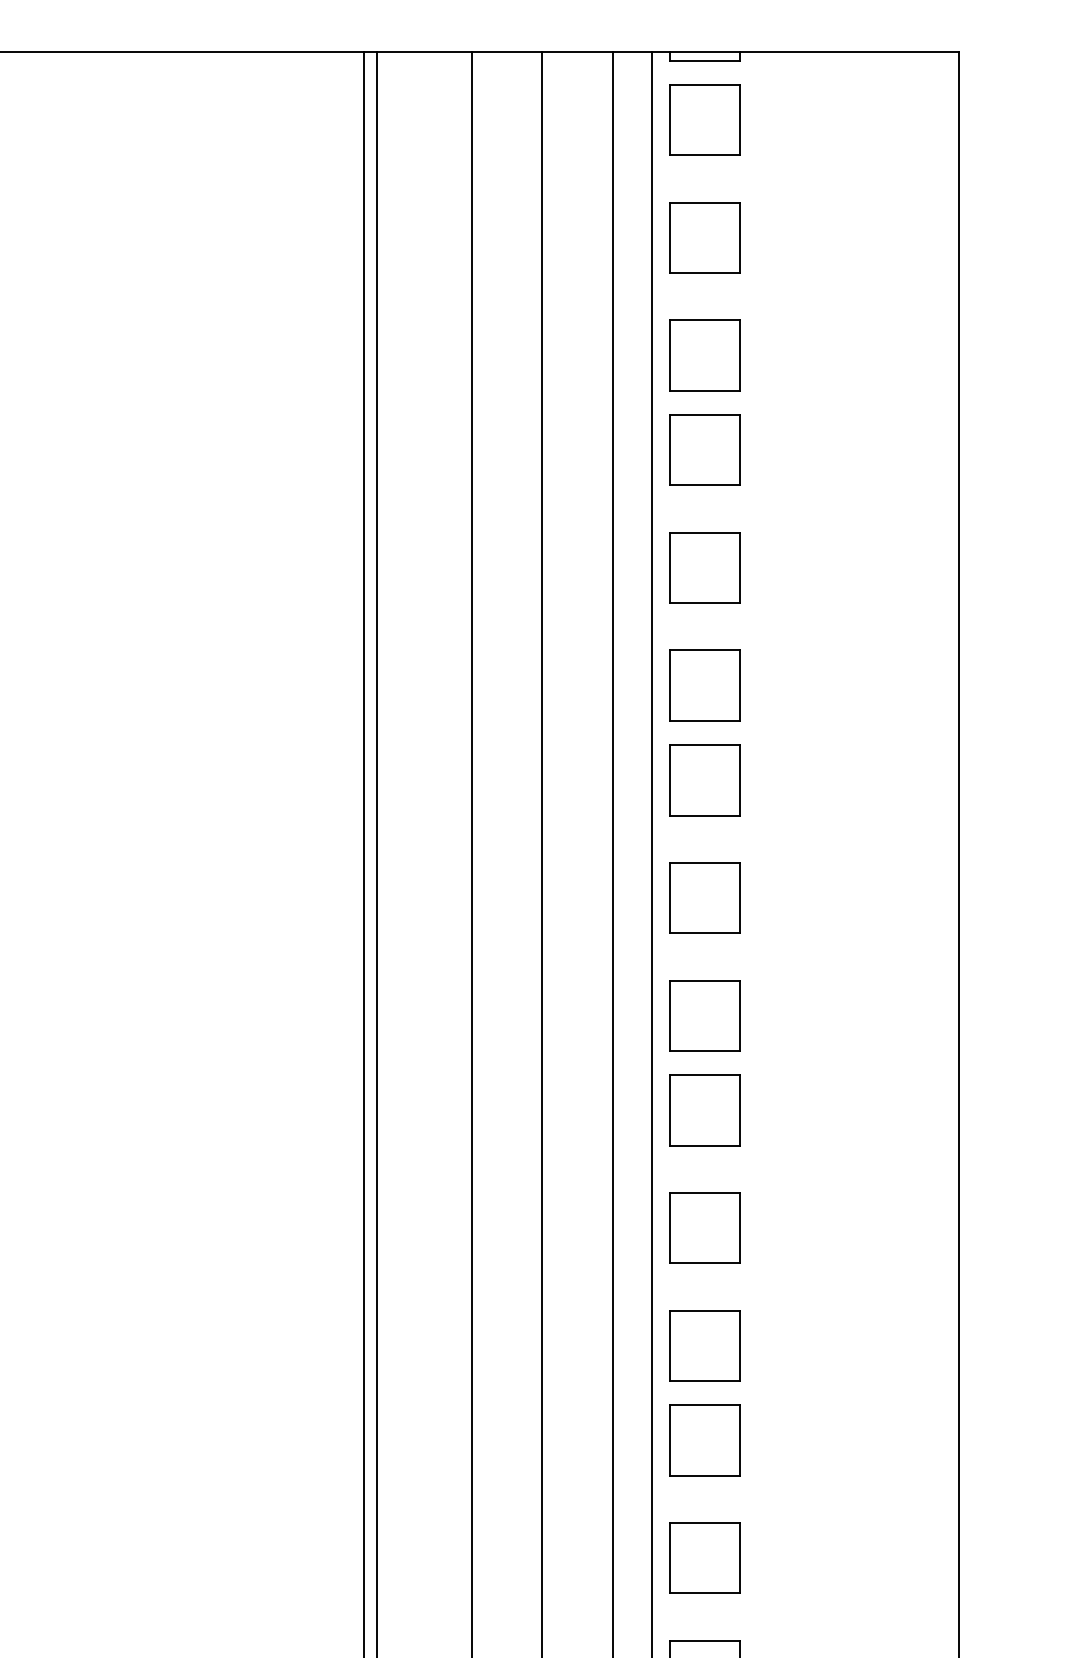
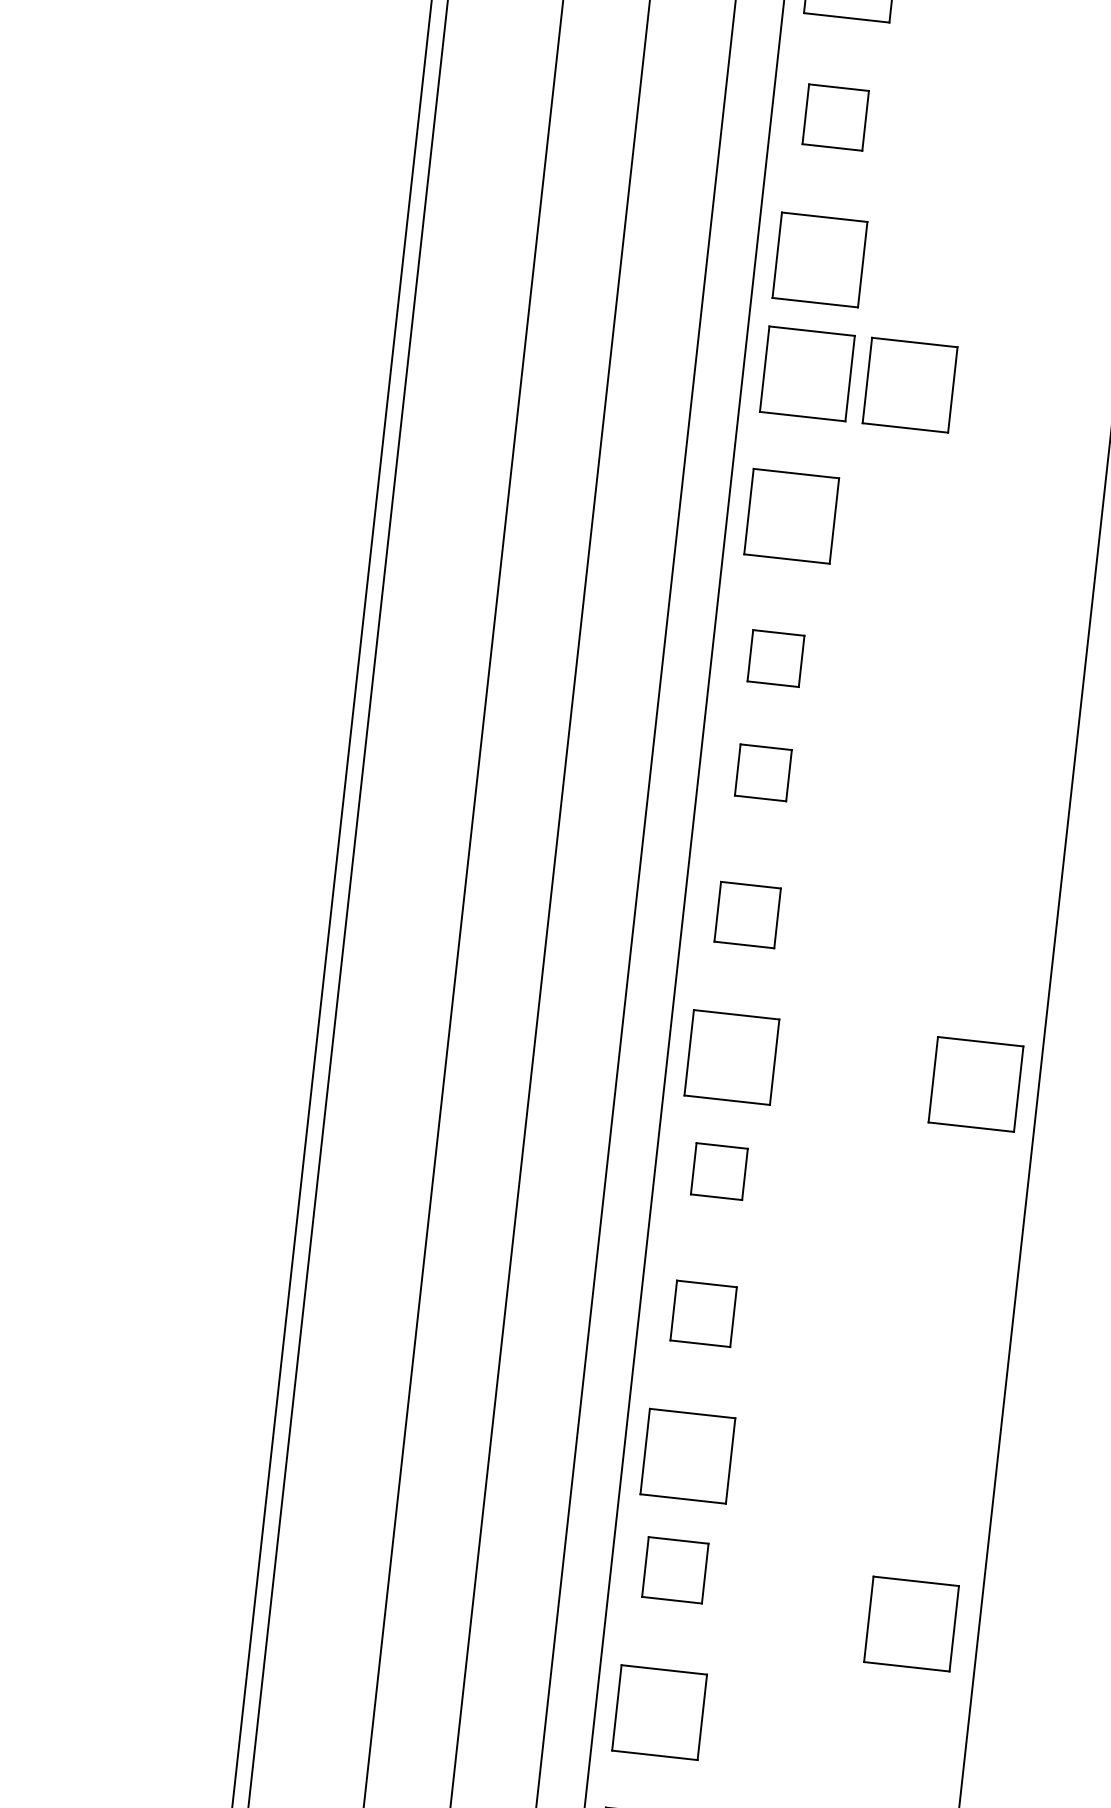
part: (704, 237) -> (835, 116), size x0.7
part: (789, 449) -> (909, 384), added
part: (704, 685) -> (775, 658), size x0.6
part: (704, 780) -> (762, 773), size x0.6
part: (704, 897) -> (747, 914), size x0.7
part: (906, 1015) -> (975, 1083), added
part: (704, 1110) -> (718, 1171), size x0.6
part: (704, 1227) -> (703, 1313), size x0.7
part: (704, 1440) -> (674, 1570), size x0.7
part: (902, 1462) -> (911, 1623), added

